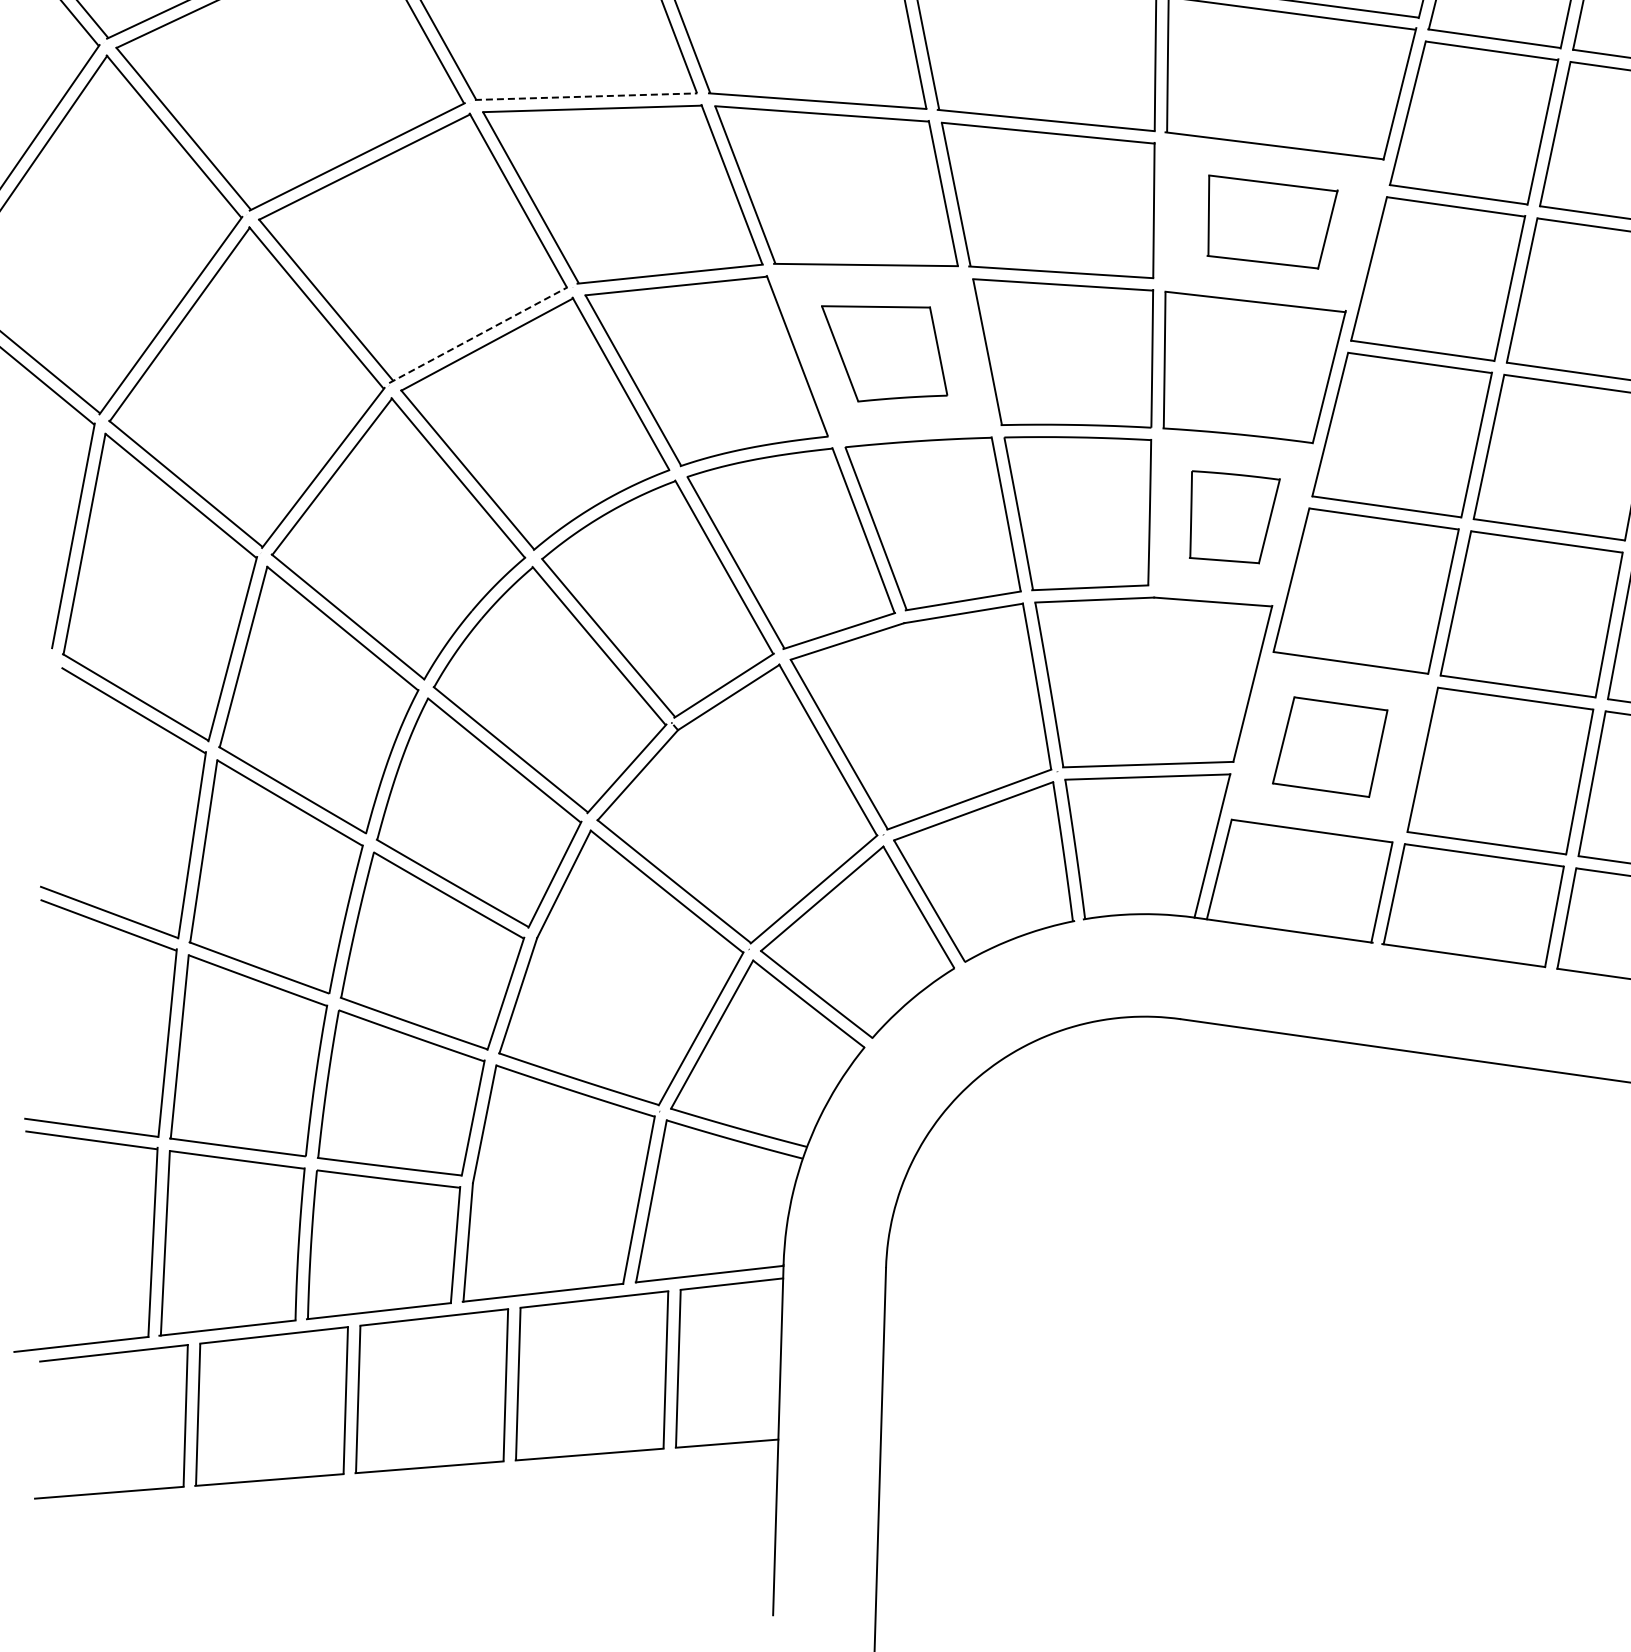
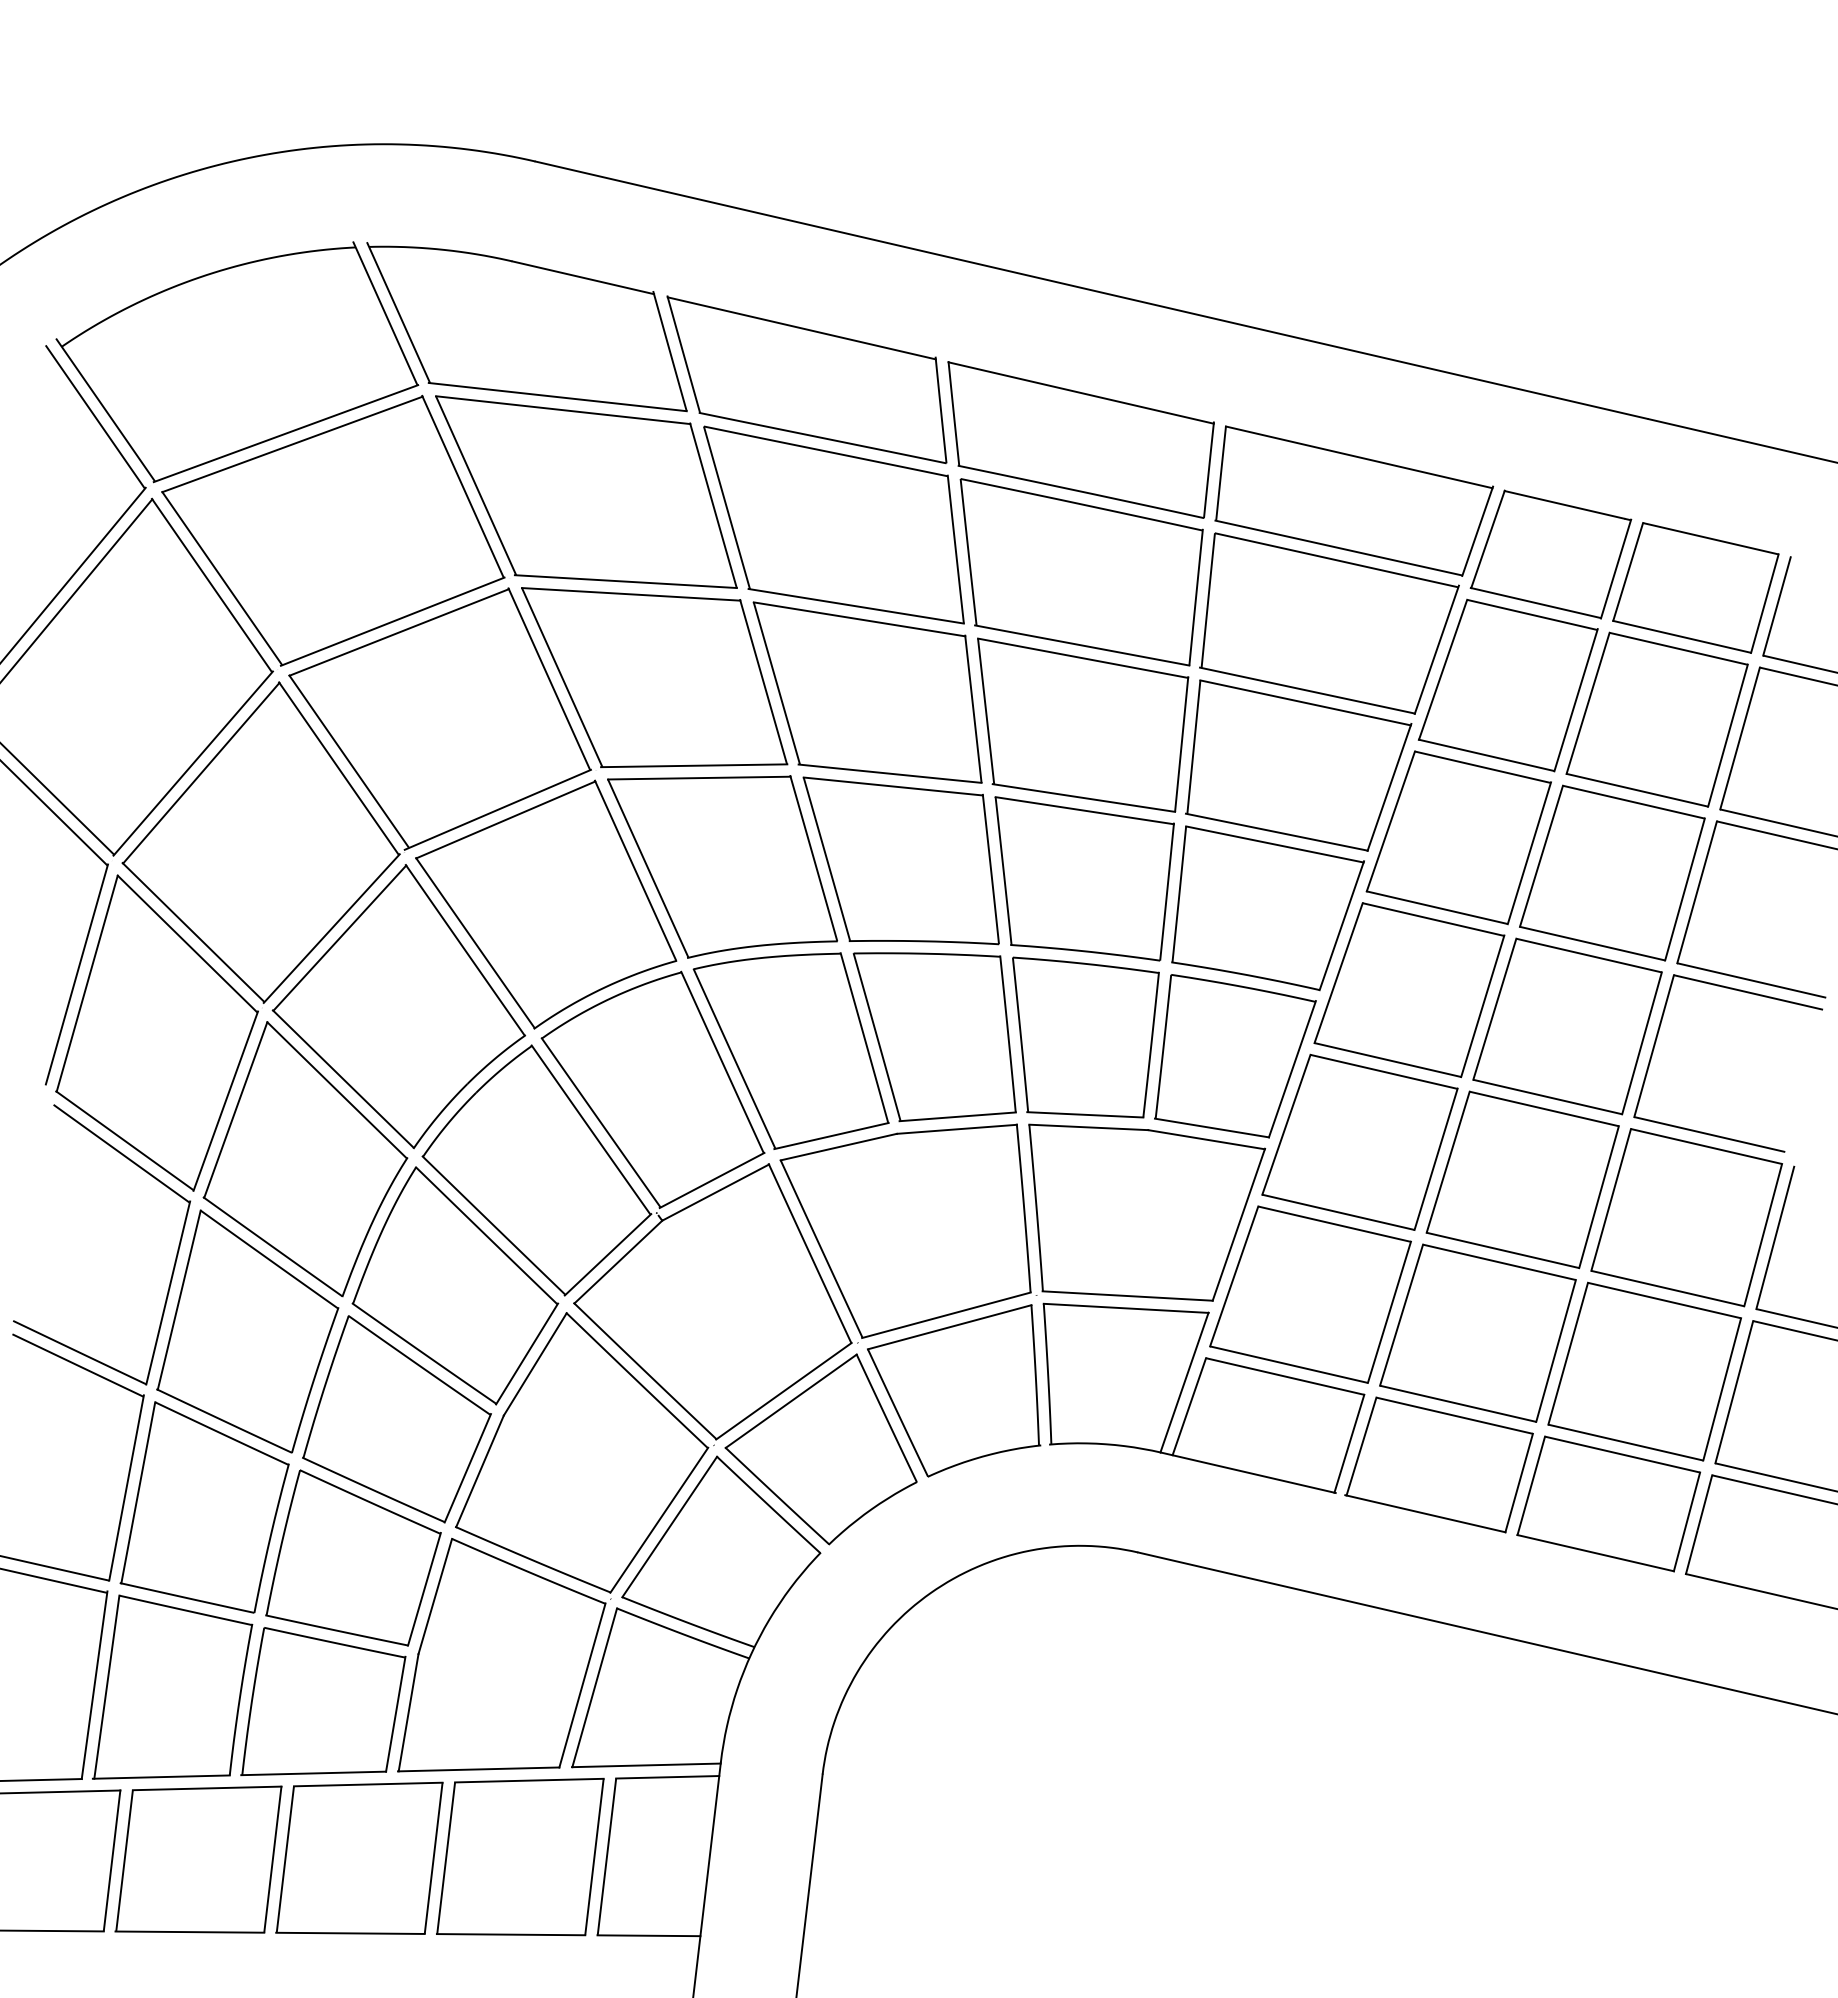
line: (586, 96) -> (626, 581), dashed -> solid
part: (1272, 221) -> (1298, 765), size x1.67
line: (479, 334) -> (498, 809), dashed -> solid
part: (883, 350) -> (900, 860), size x1.67
part: (1234, 516) -> (1235, 1056), size x1.67
part: (1330, 747) -> (1310, 1294), size x1.67

